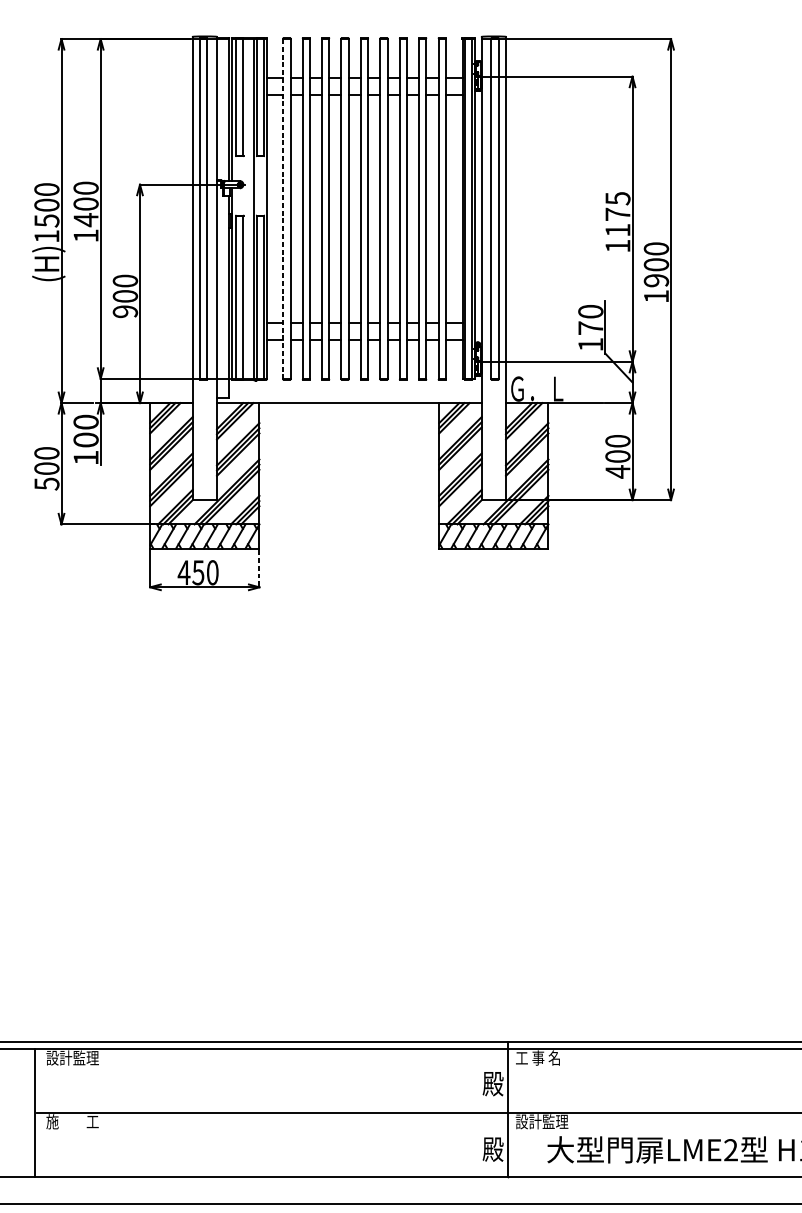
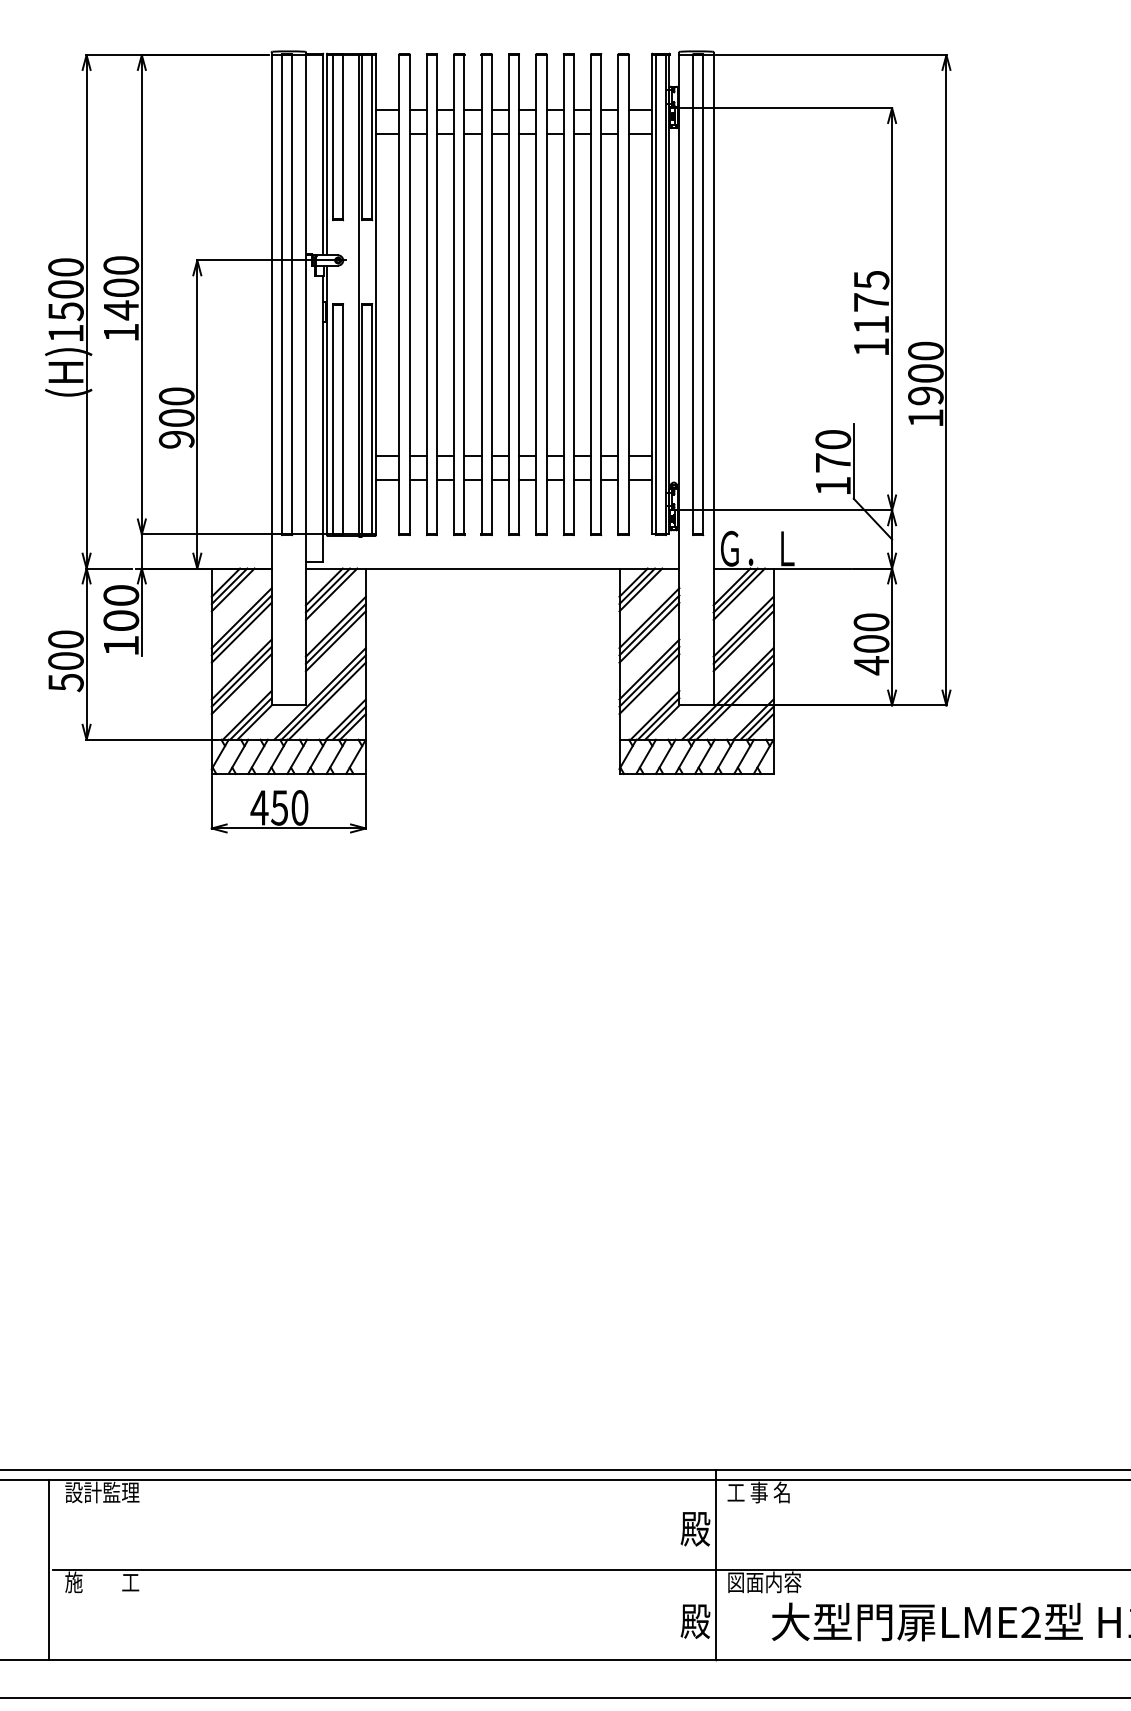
line: (283, 208) -> (399, 294), dashed -> solid
line: (259, 568) -> (365, 802), dashed -> solid
text: (542, 1121) -> (764, 1582), 設計監理 -> 図面内容

